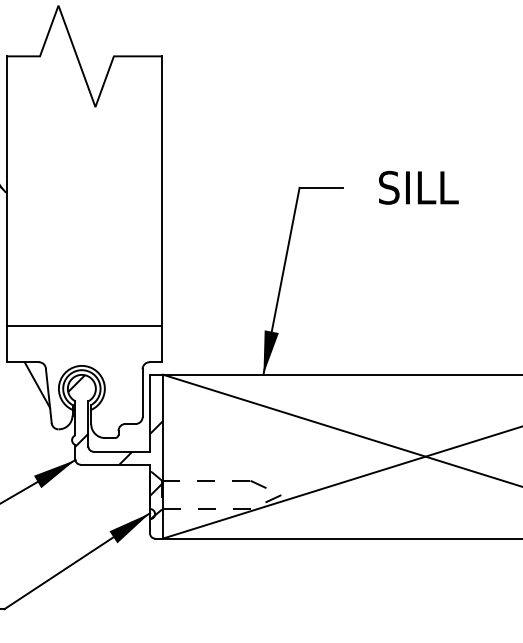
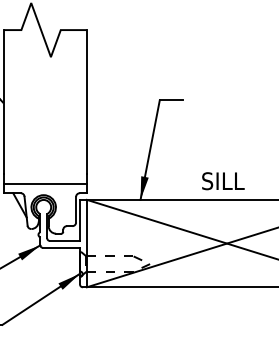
text: (419, 188) -> (223, 181), moved
line: (83, 325) -> (44, 183), moved
hatch: (115, 435) -> (61, 232), removed

